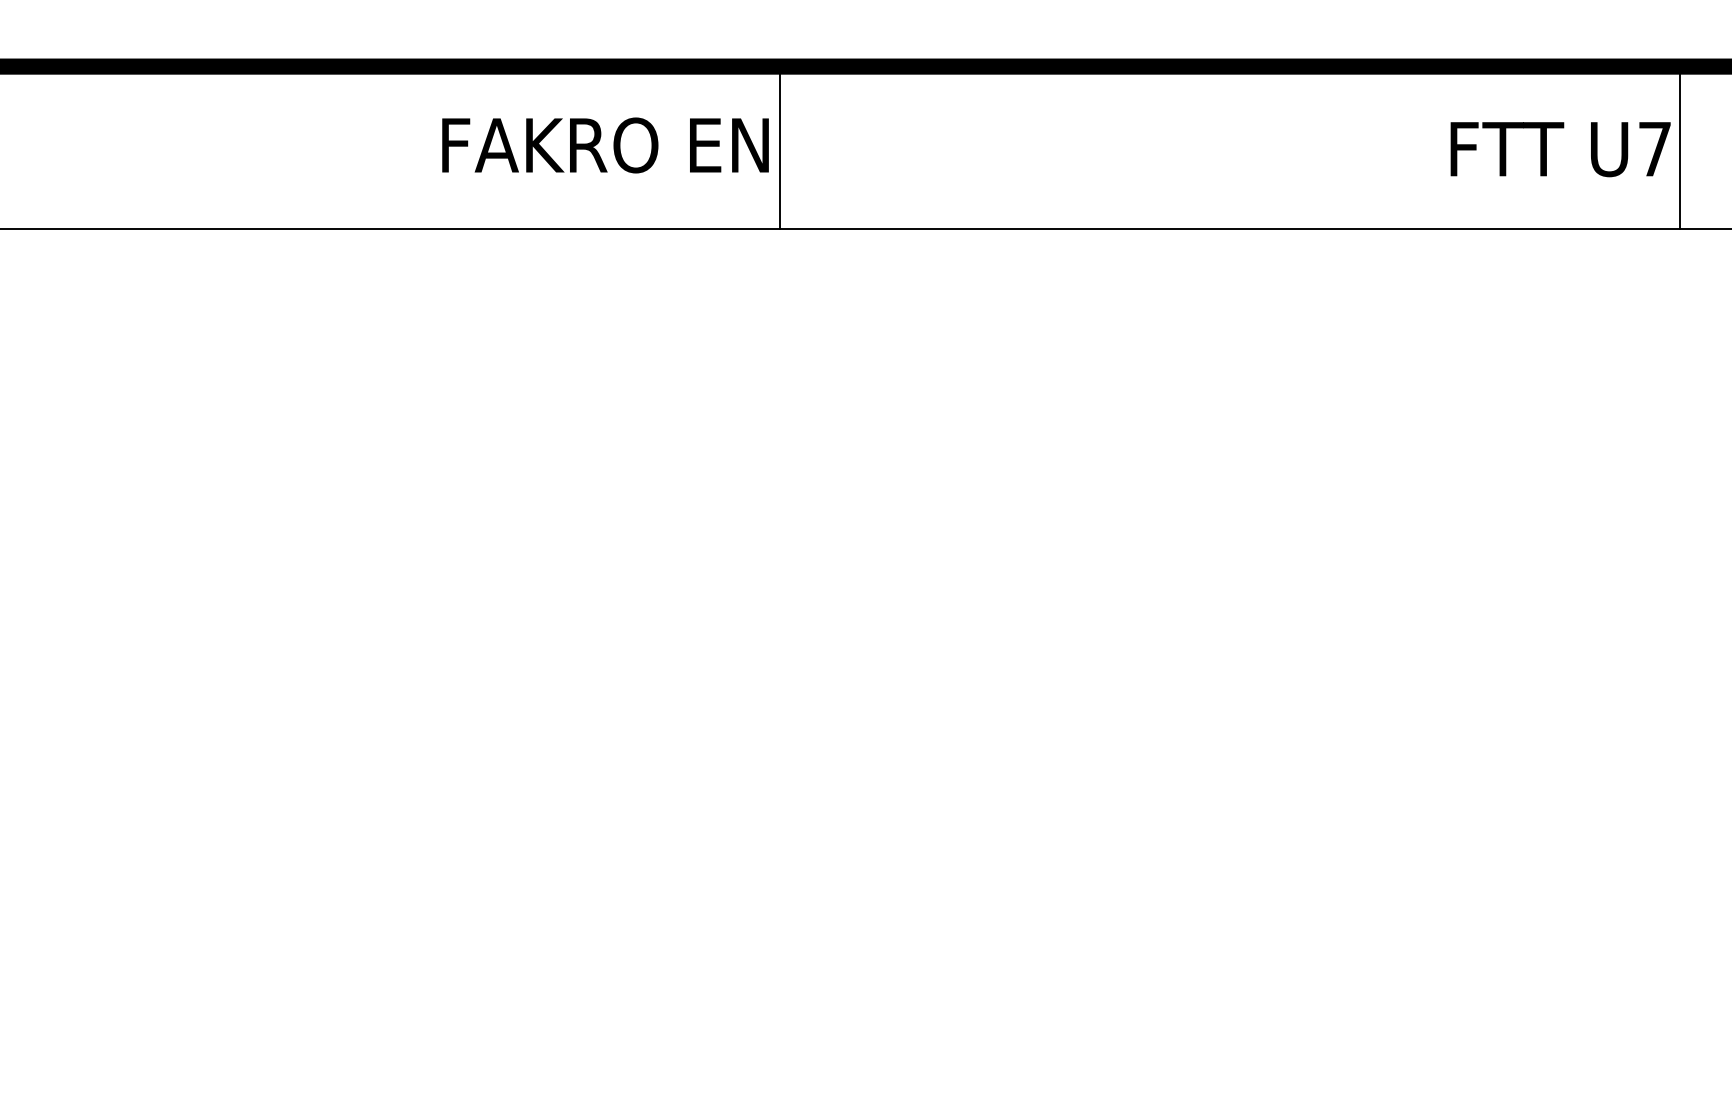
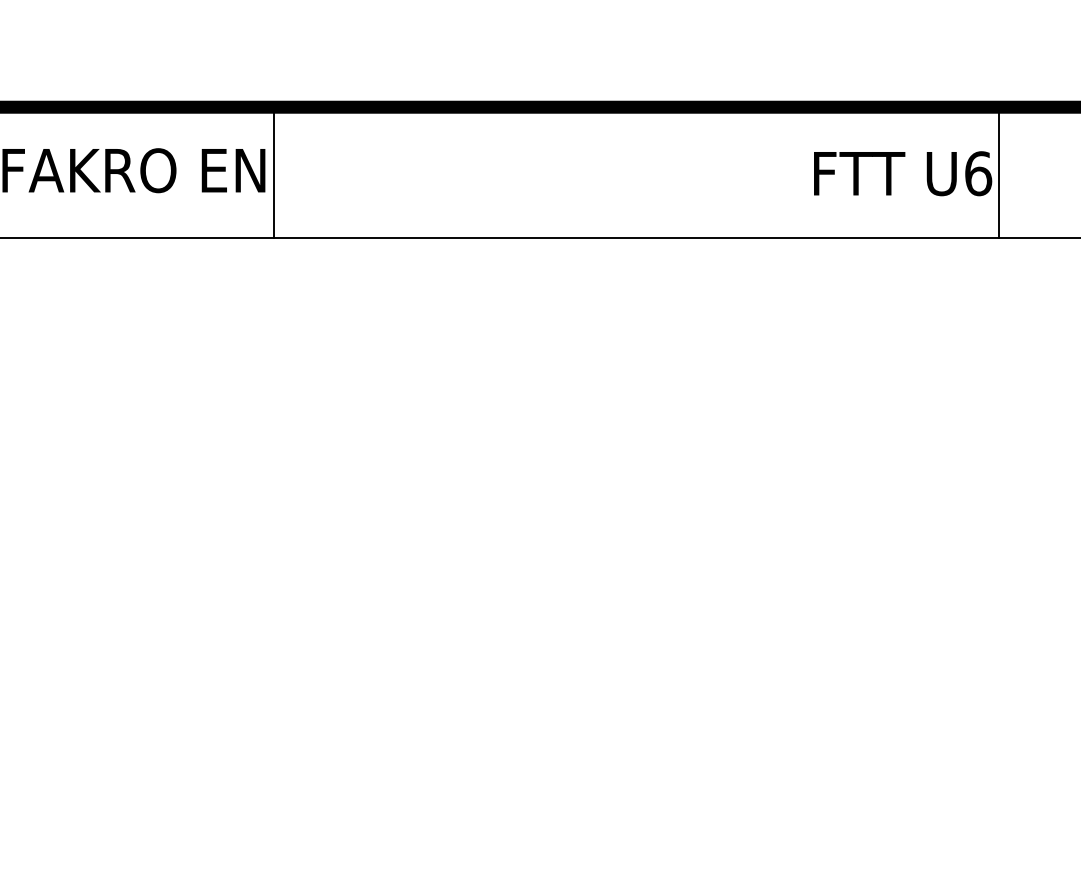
text: (1655, 149) -> (978, 173), U7 -> U6

